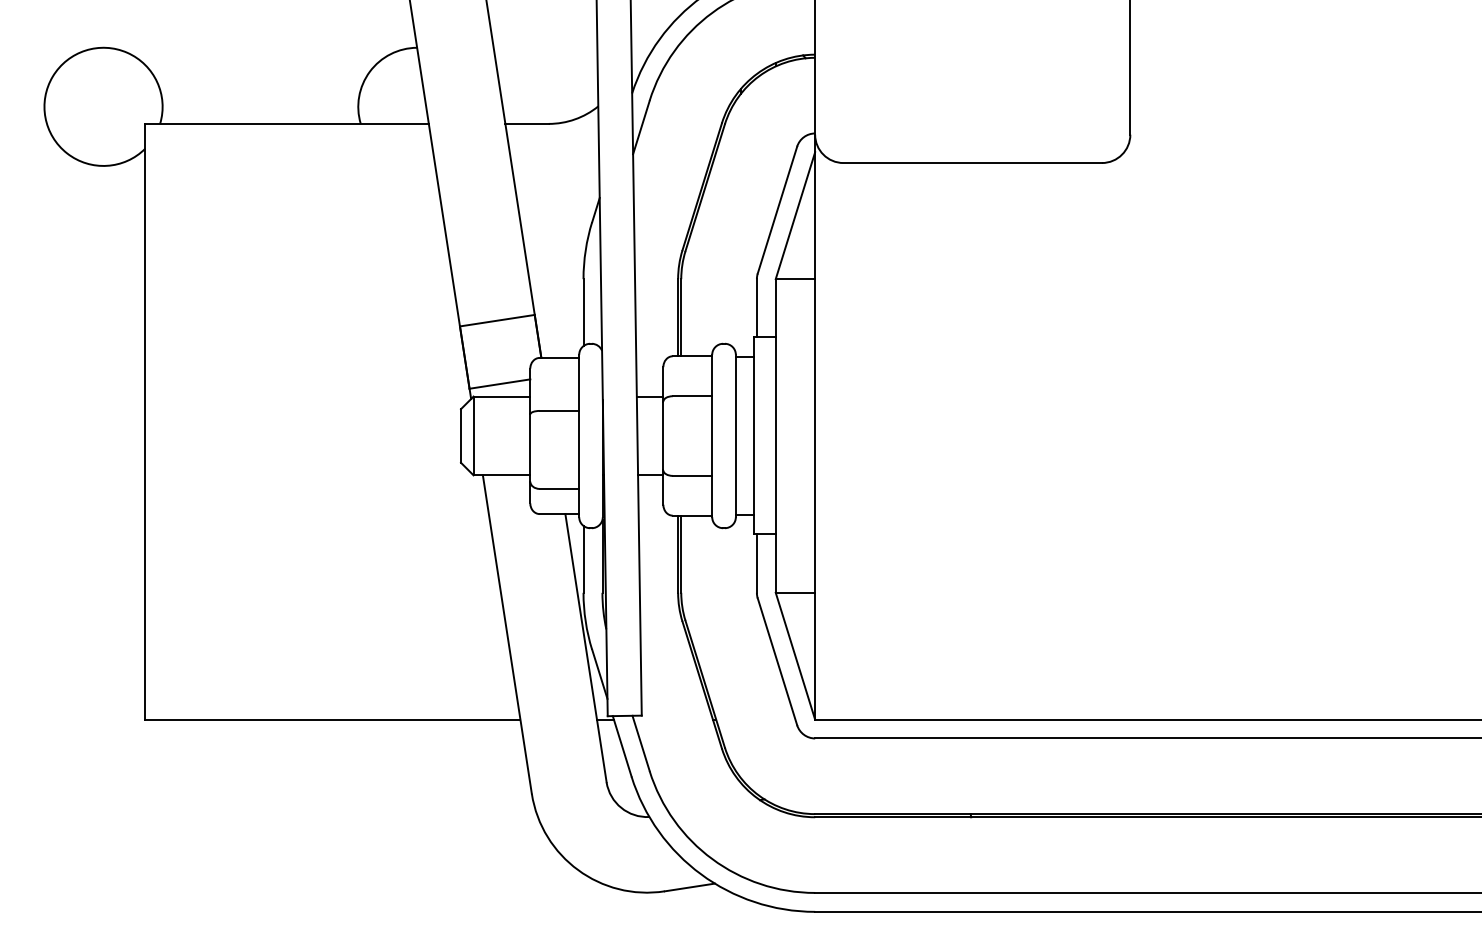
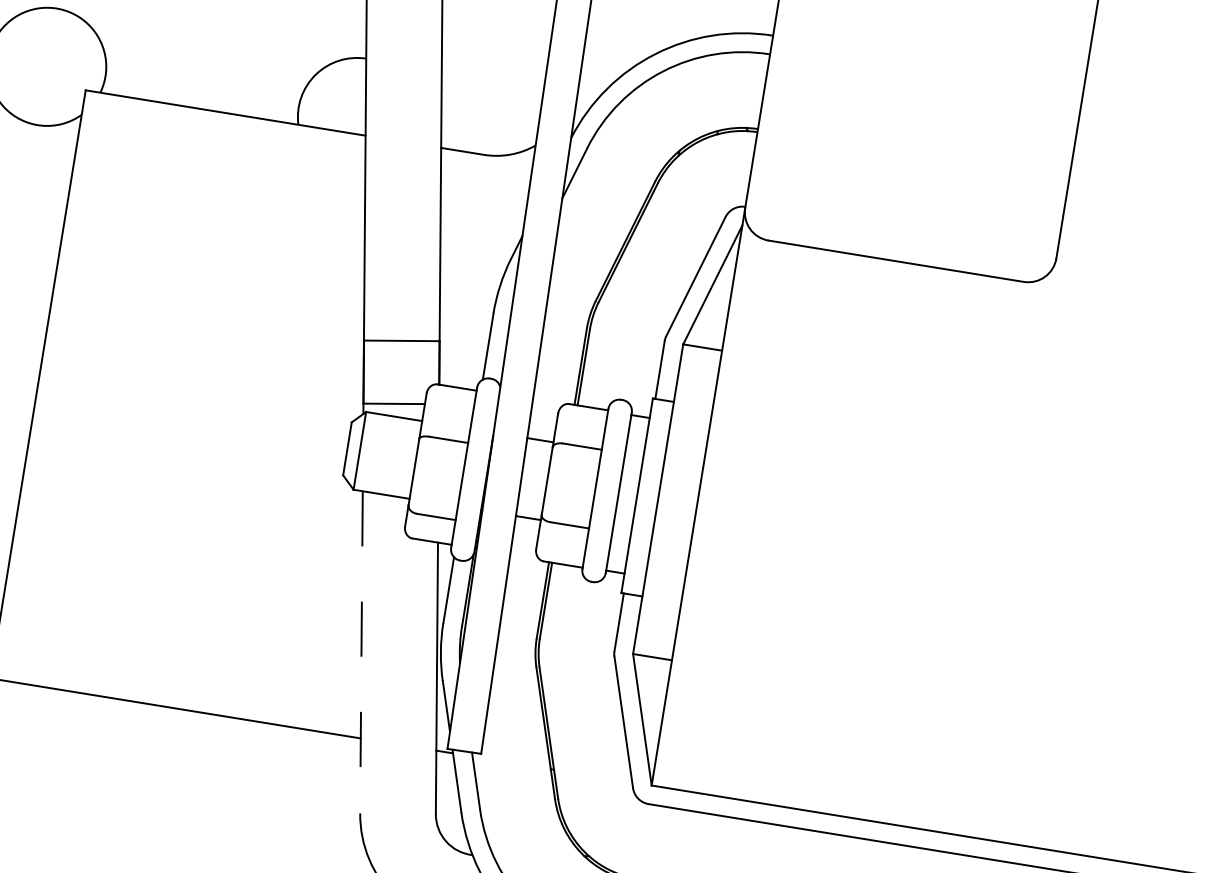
line: (507, 635) -> (361, 653), solid -> dashed

